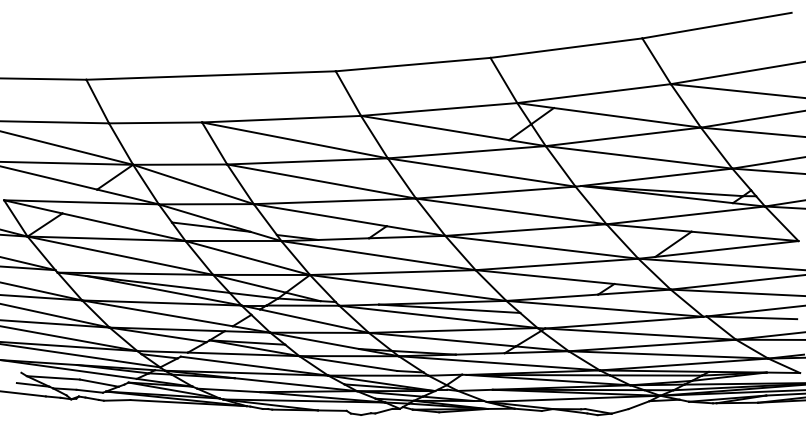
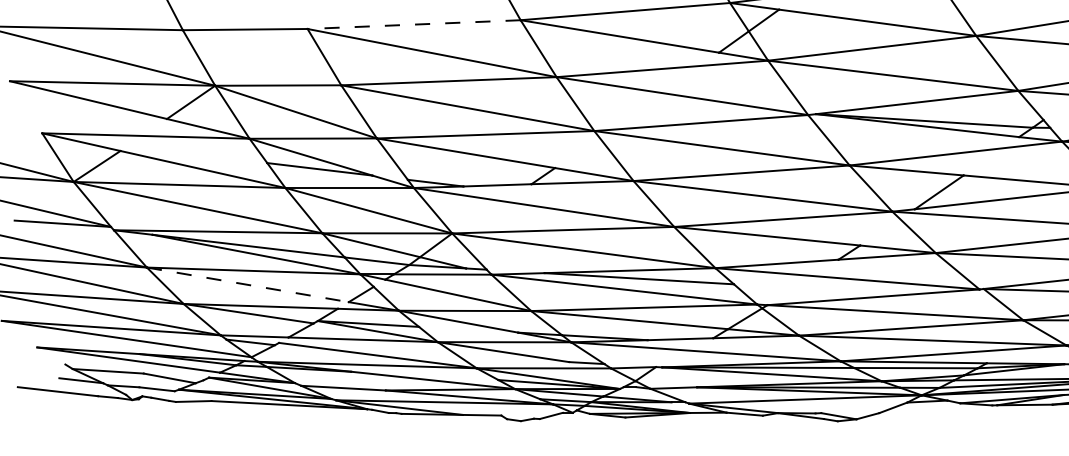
line: (281, 119) -> (414, 25), solid -> dashed
line: (158, 313) -> (249, 285), solid -> dashed

